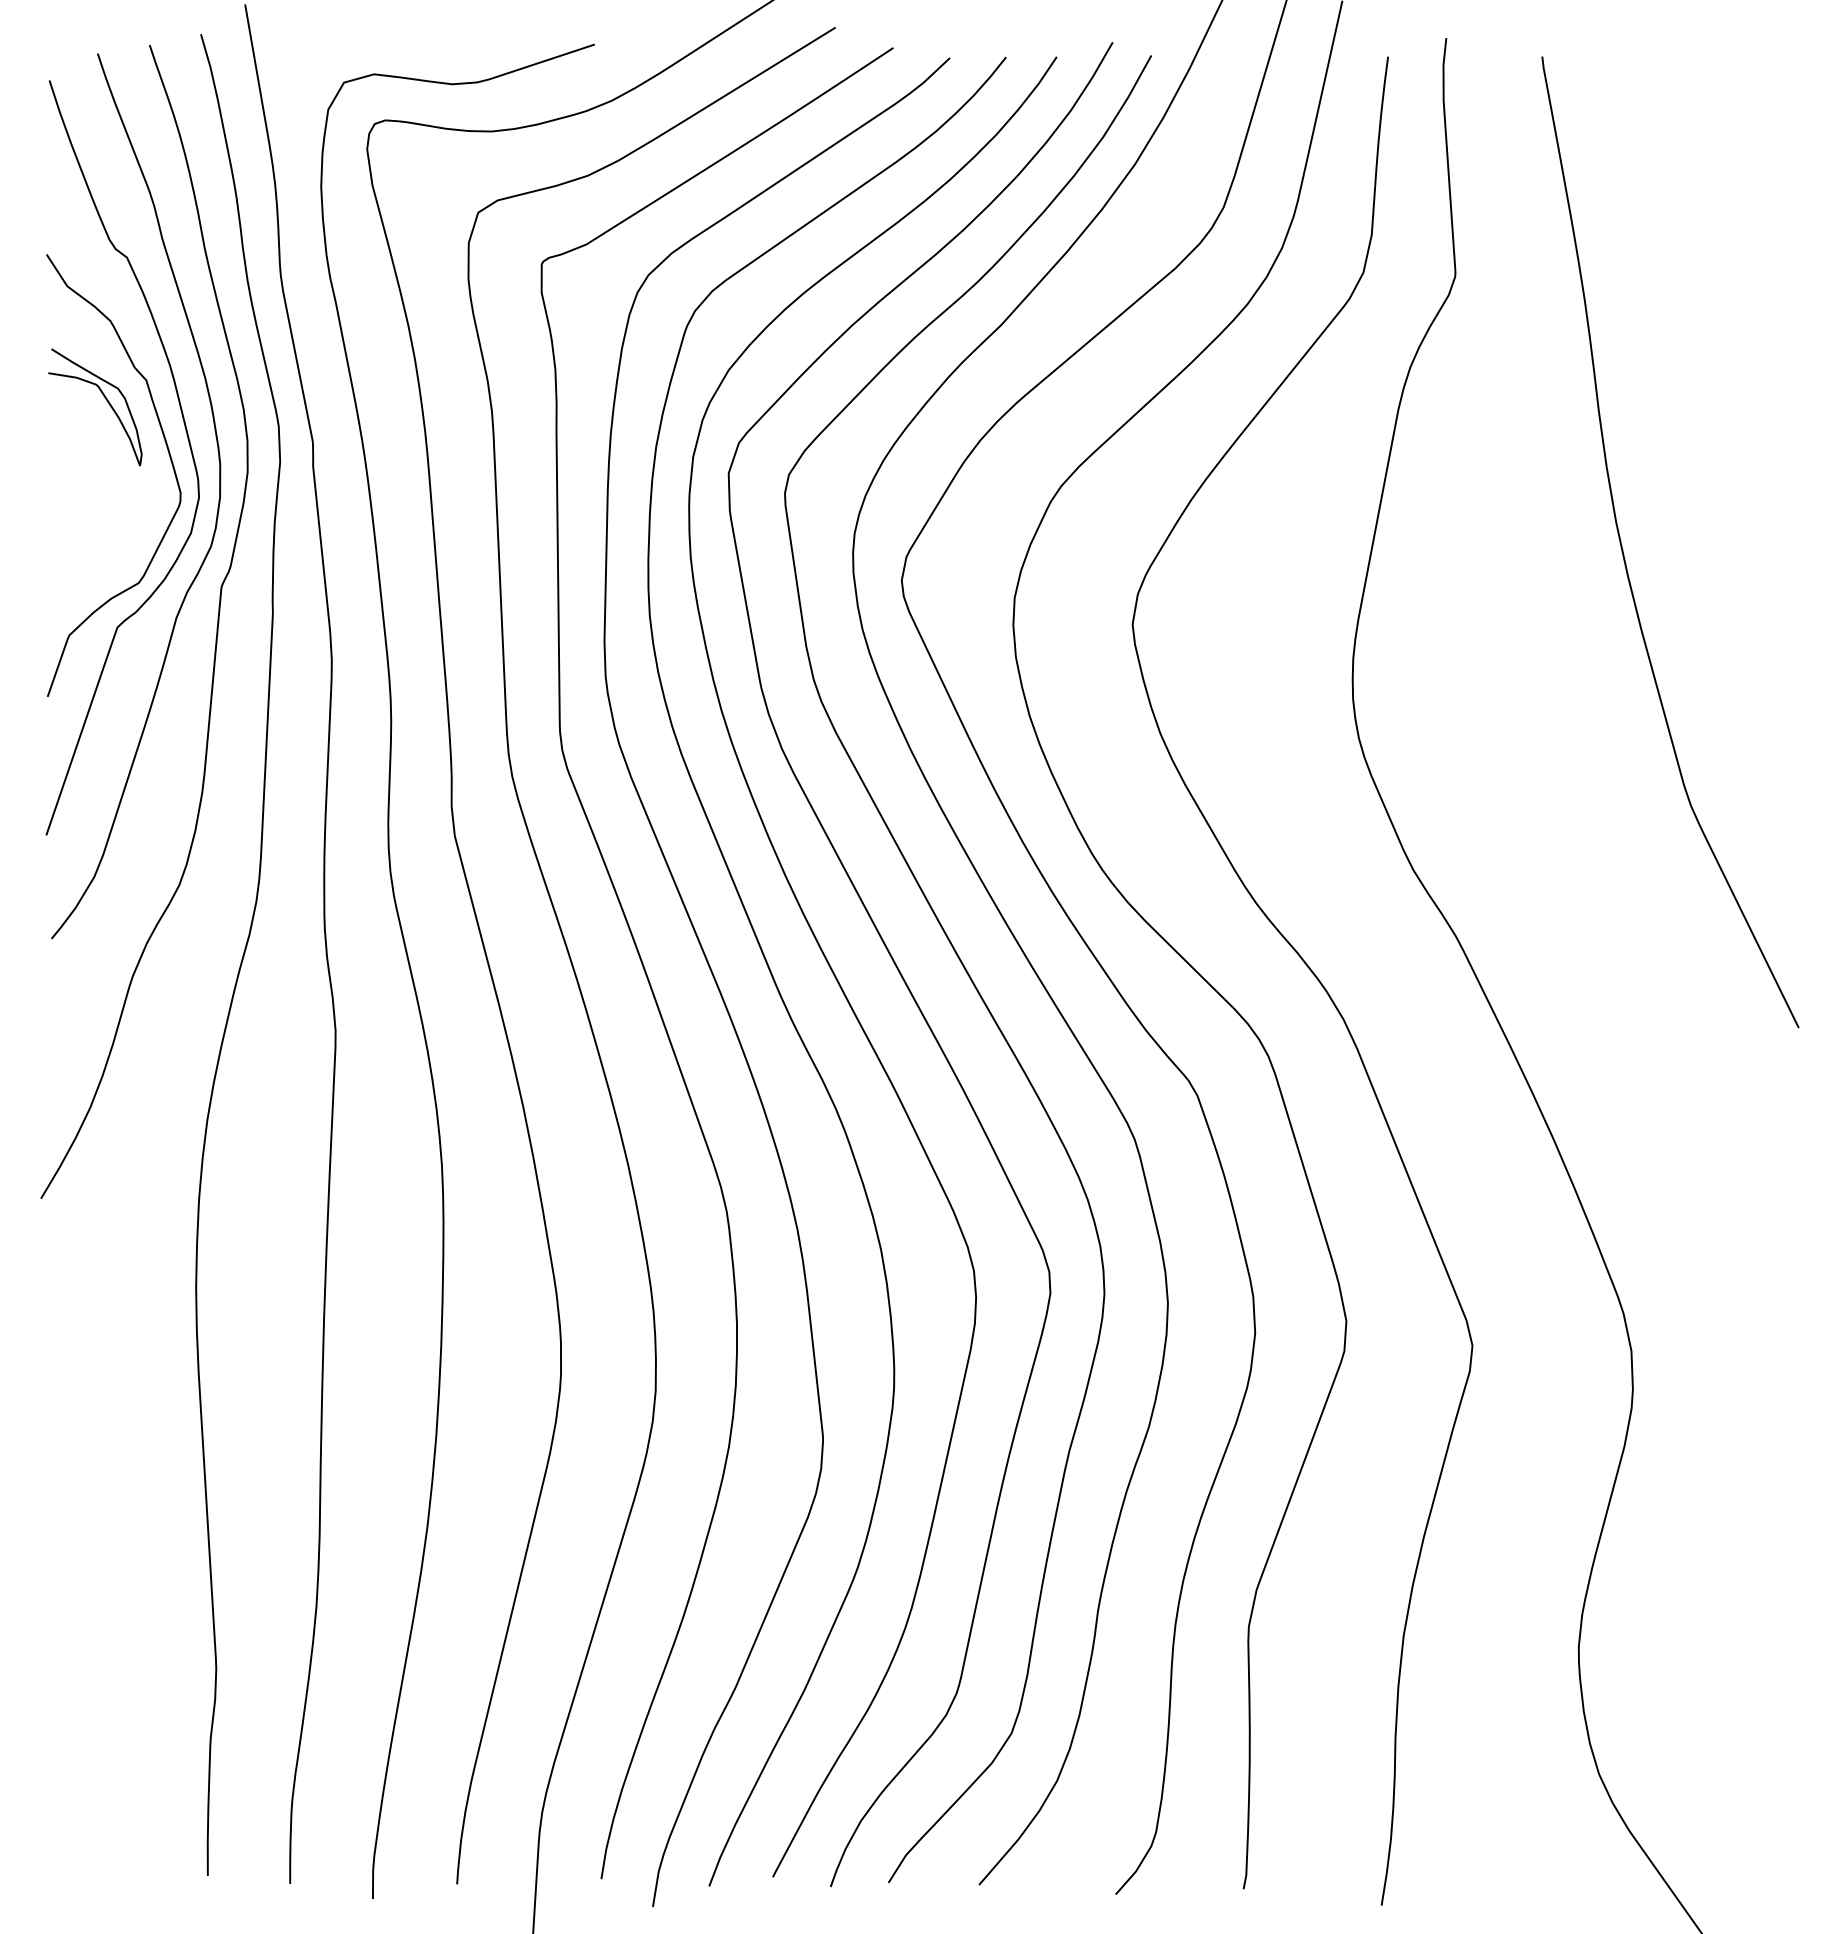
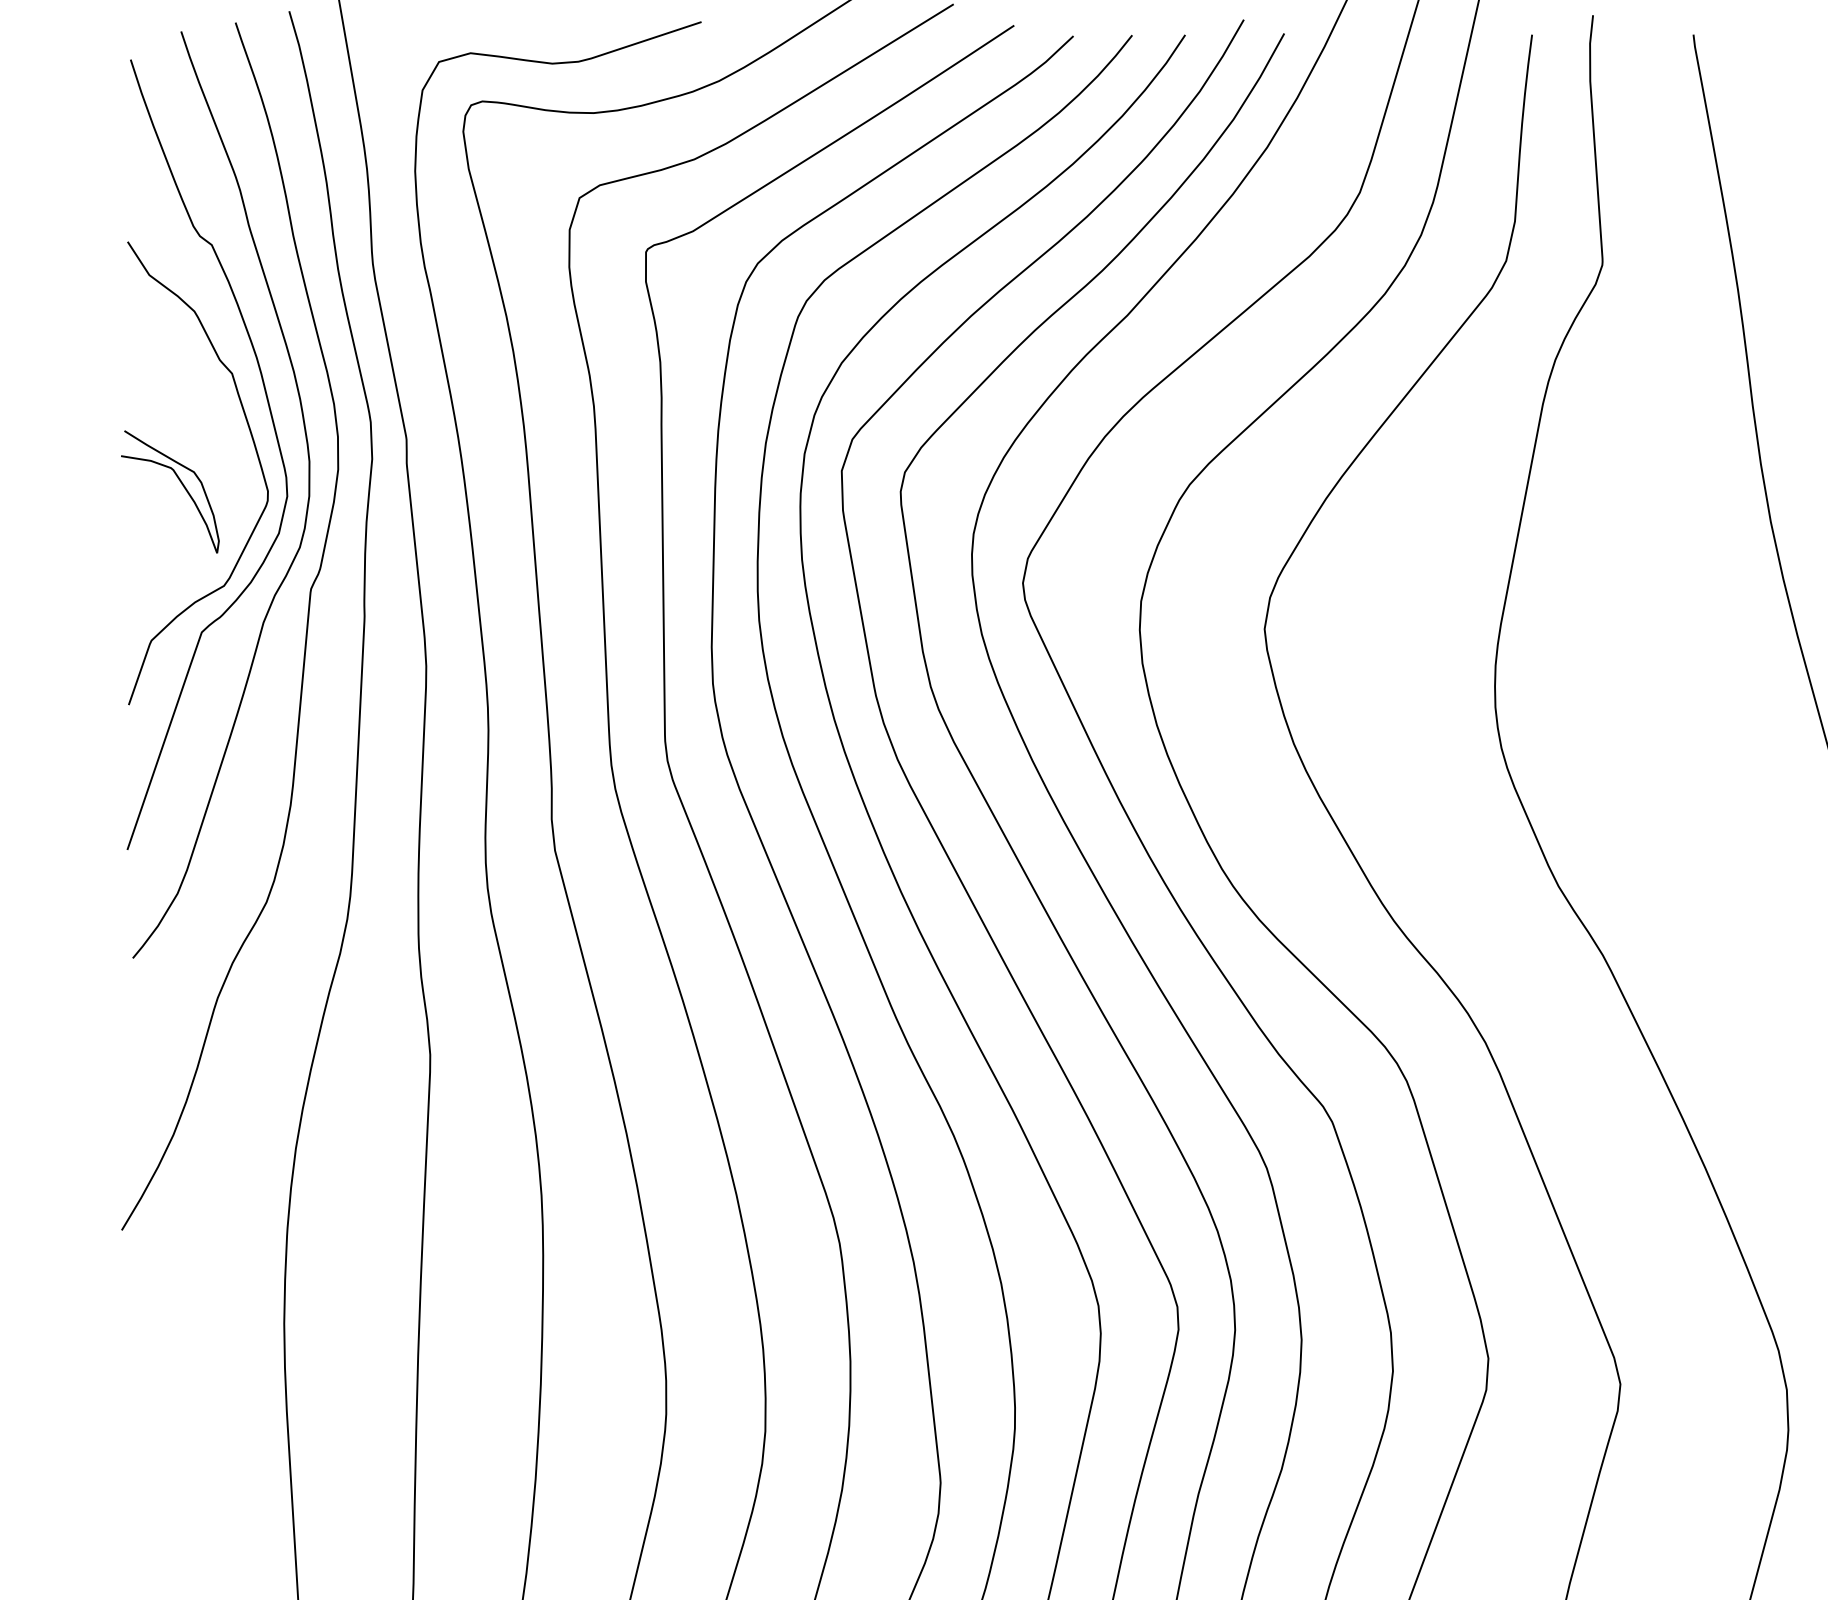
curve: (105, 399) -> (180, 483), moved

